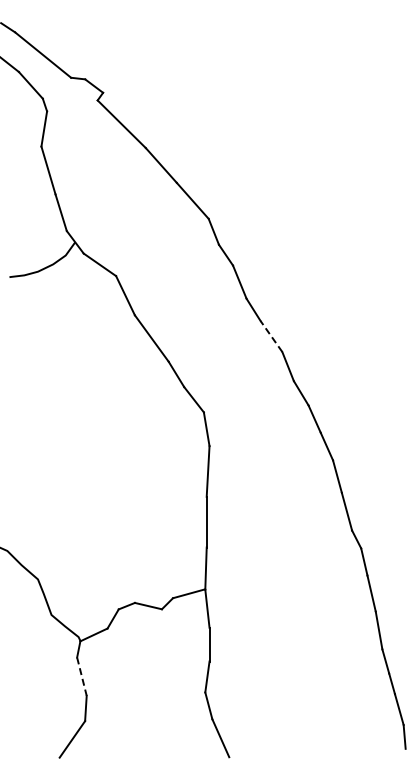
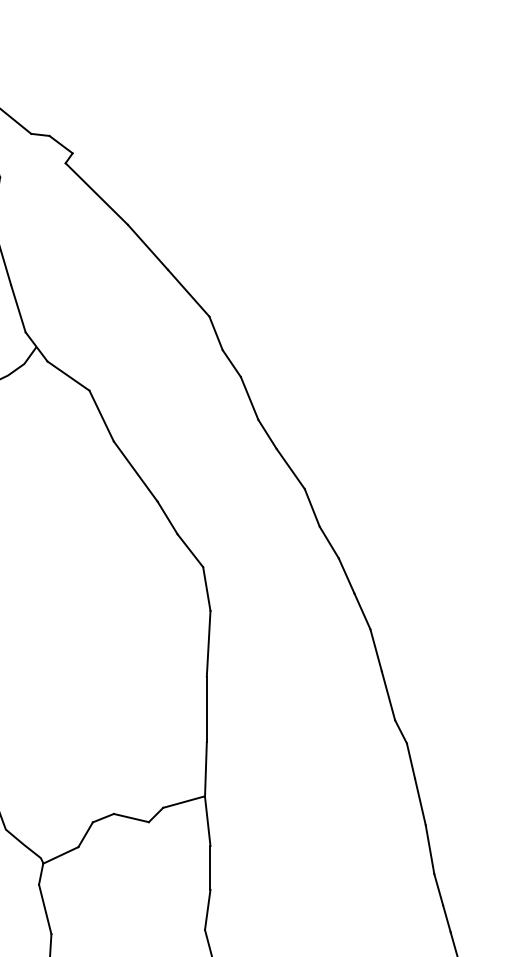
line: (271, 336) -> (290, 468), dashed -> solid
line: (81, 676) -> (44, 909), dashed -> solid

